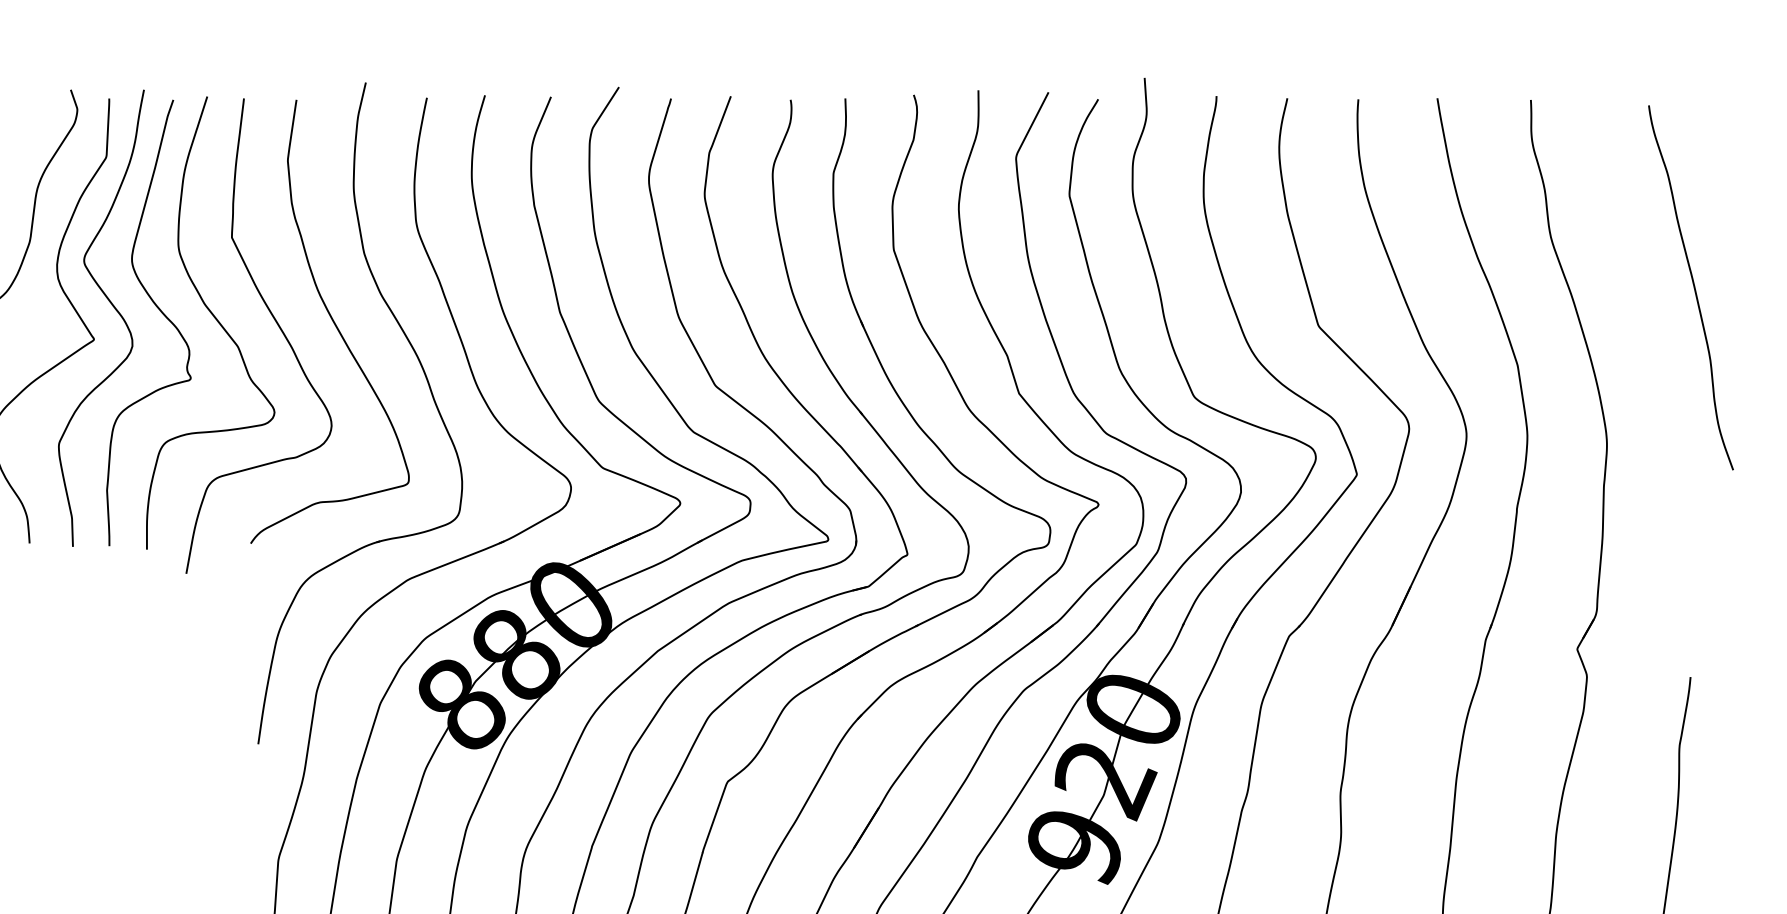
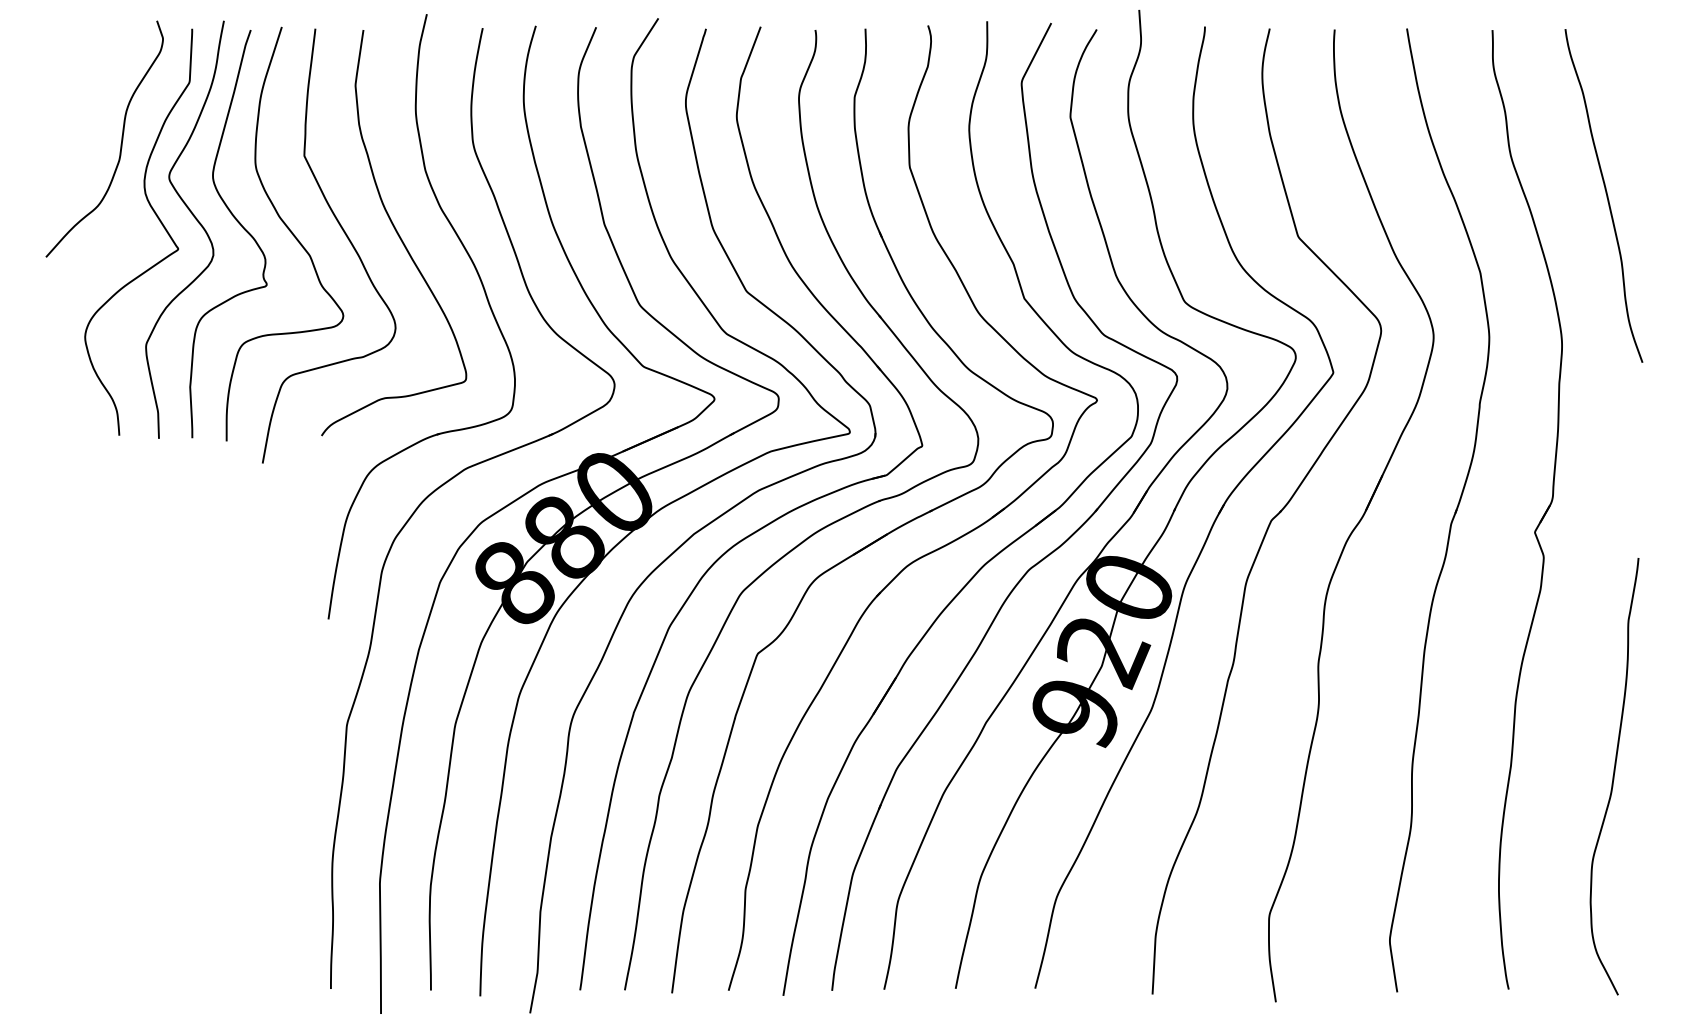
curve: (1692, 285) -> (1605, 193), moved

